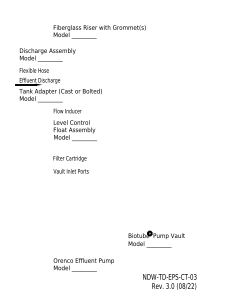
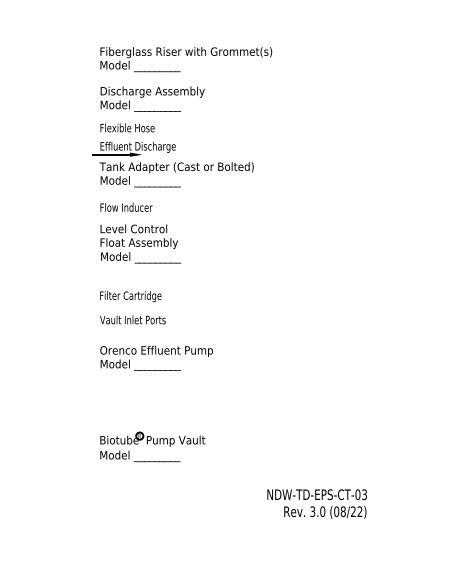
part: (58, 75) -> (172, 137), moved
part: (156, 238) -> (152, 445), moved
text: (83, 264) -> (155, 357), moved
text: (169, 281) -> (316, 503), moved

